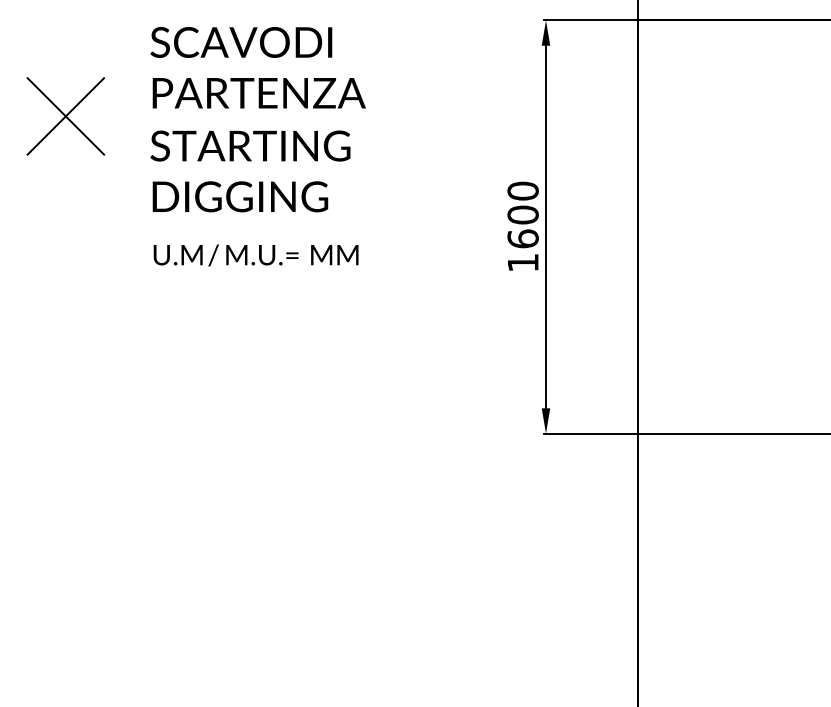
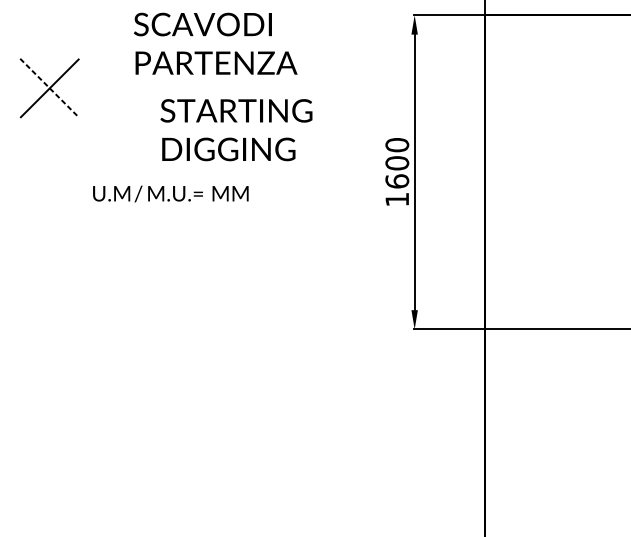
text: (257, 67) -> (215, 43), moved
line: (65, 116) -> (49, 88), solid -> dashed
text: (250, 171) -> (236, 130), moved
text: (255, 255) -> (170, 194), moved

